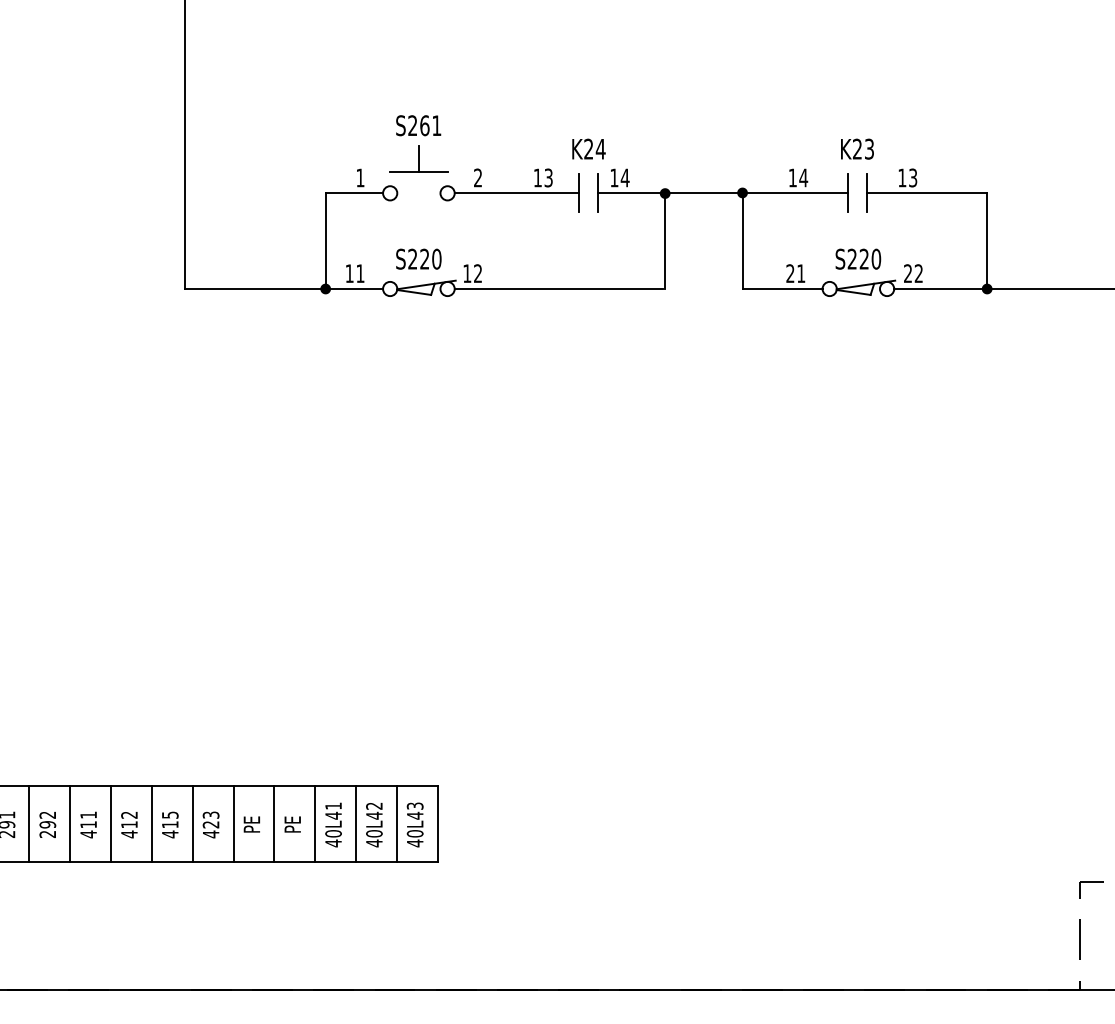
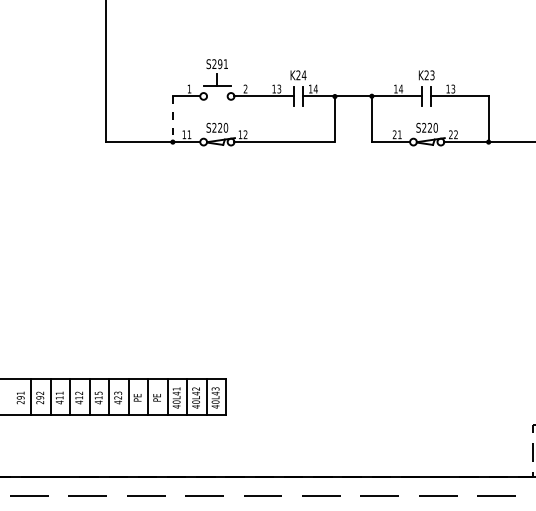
text: (425, 126) -> (220, 64), S261 -> S291
line: (324, 241) -> (172, 119), solid -> dashed

